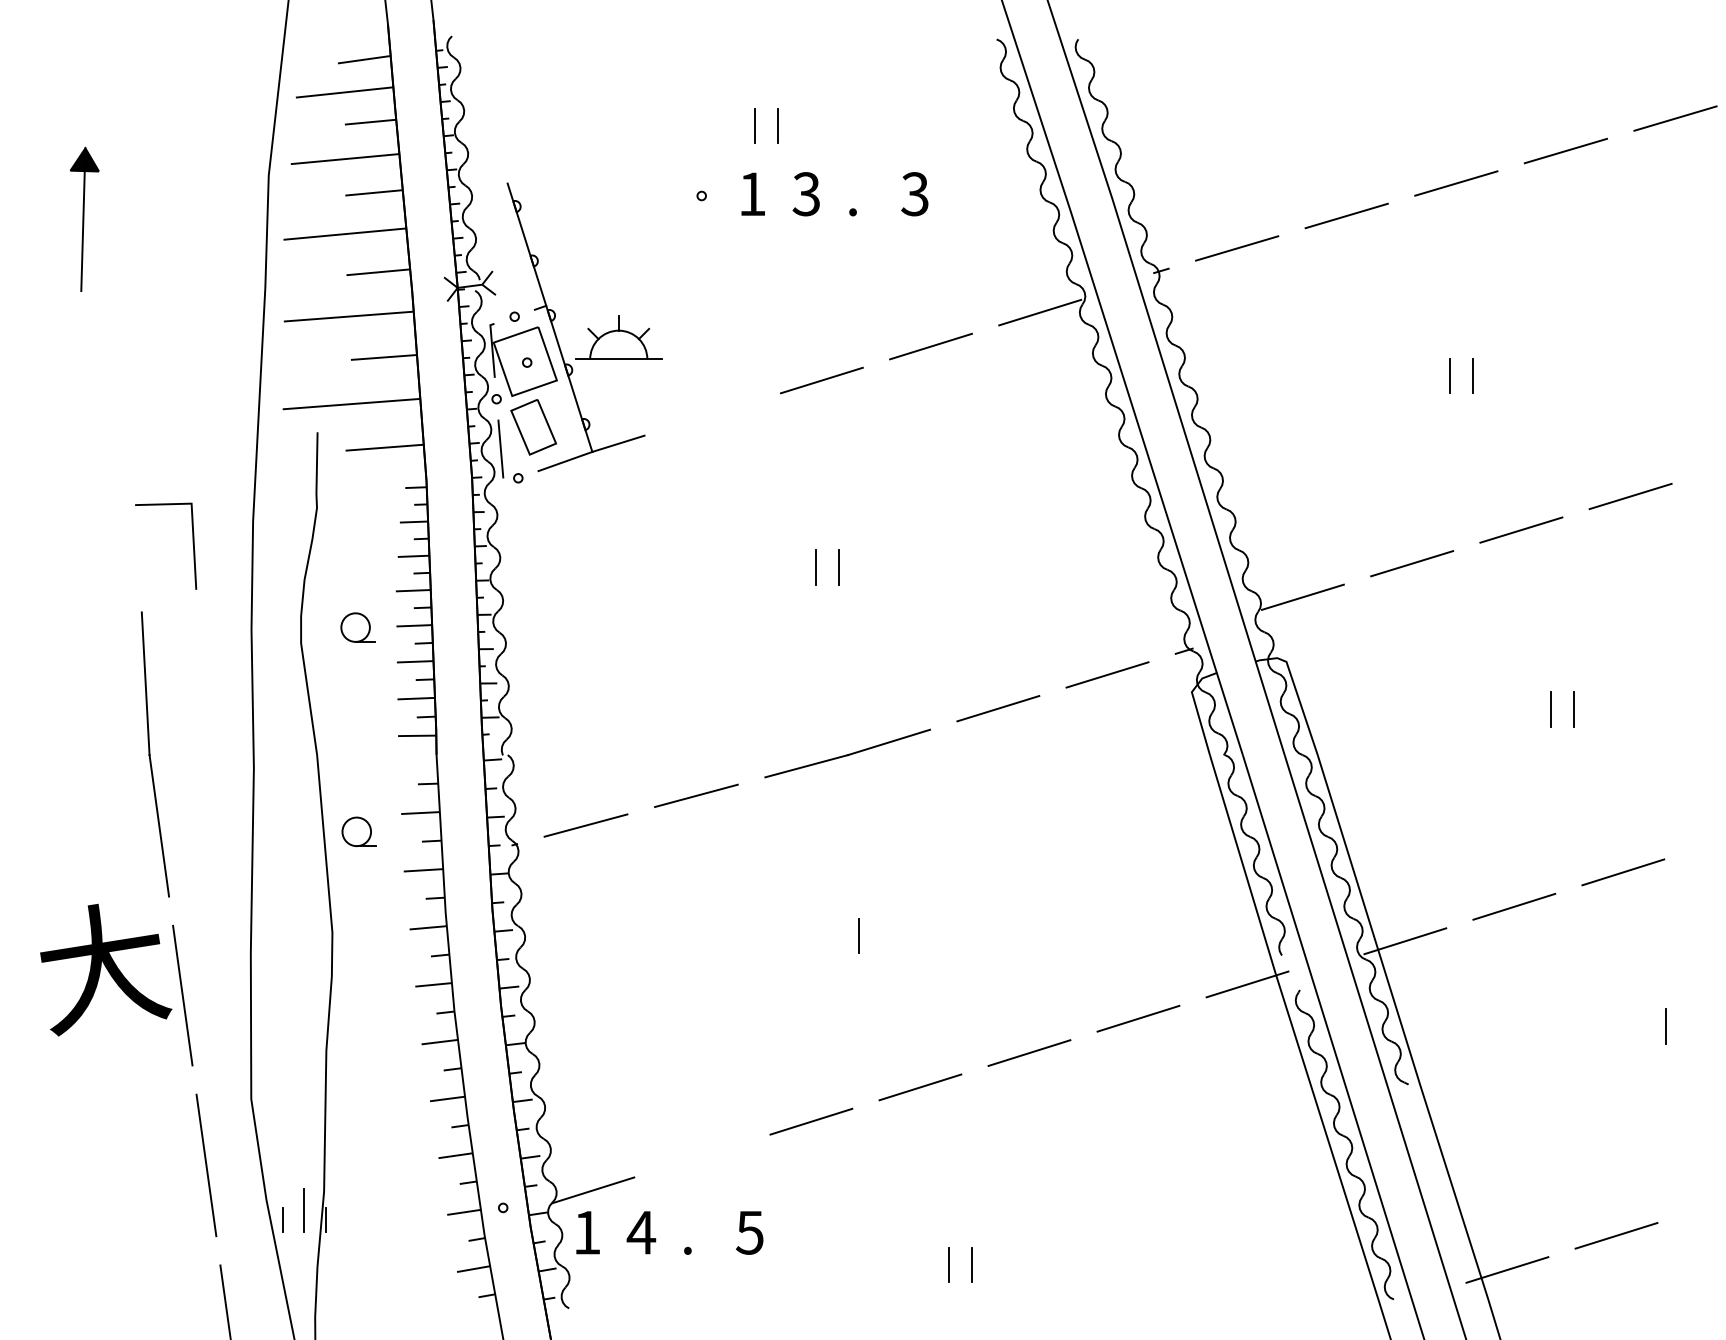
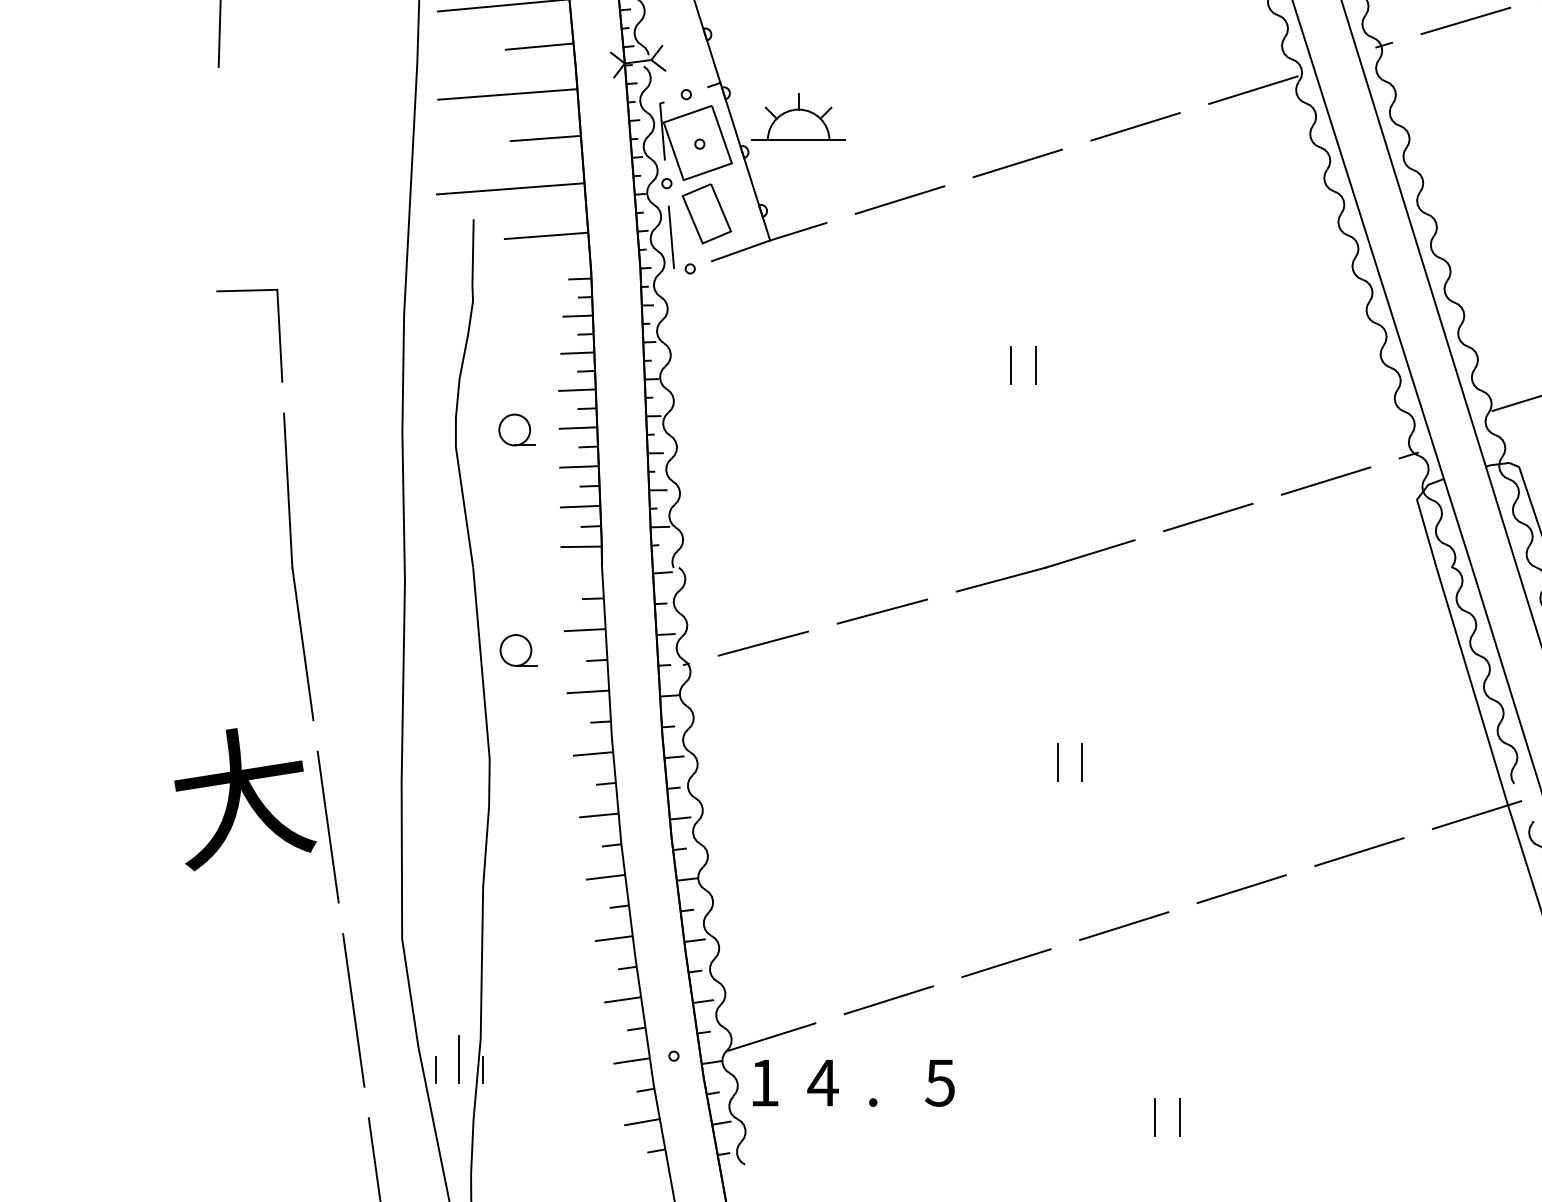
line: (712, 414) -> (899, 200), added
line: (192, 544) -> (278, 333), moved
line: (881, 935) -> (1082, 762), added
line: (702, 1155) -> (888, 999), added

